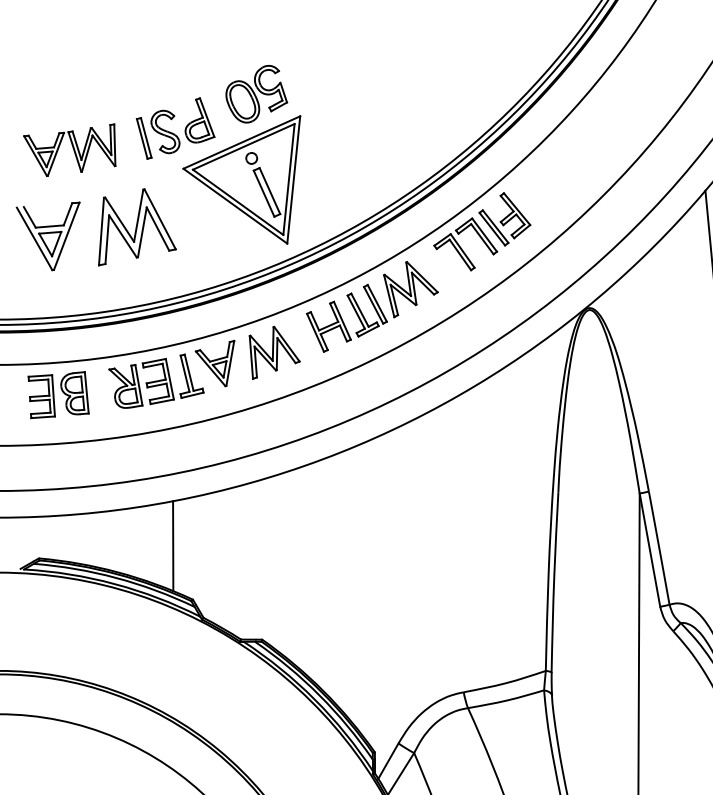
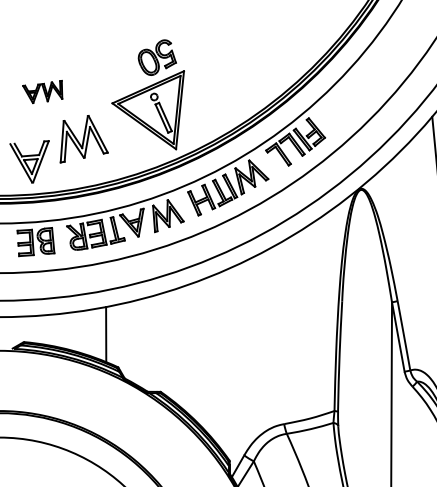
part: (175, 128) -> (107, 78), removed
part: (69, 149) -> (42, 91), size x0.7
part: (48, 235) -> (29, 161), moved

